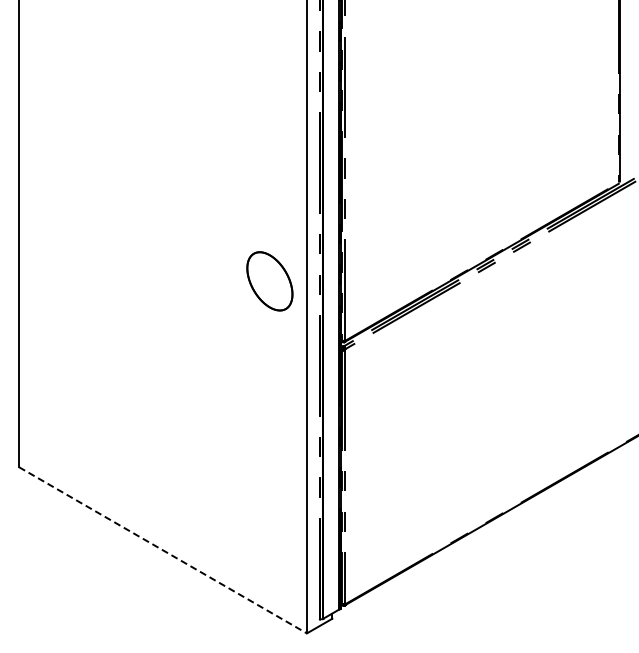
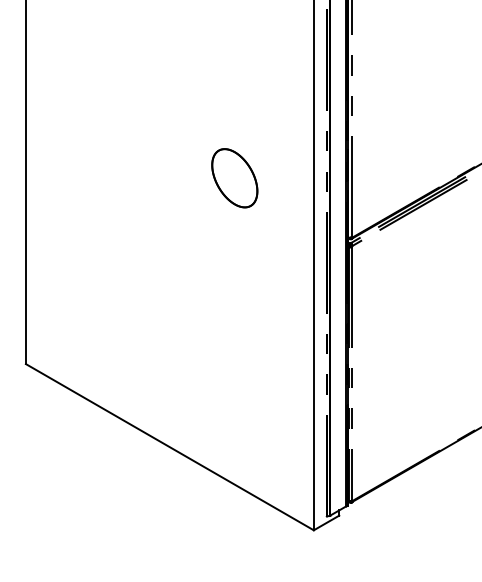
part: (269, 281) -> (234, 178), moved
line: (163, 550) -> (170, 447), dashed -> solid

